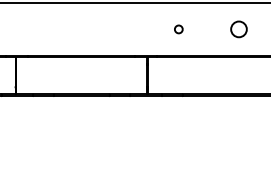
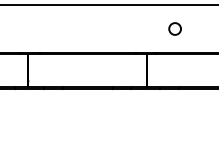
circle: (178, 29) -> (174, 29), size x1.67

